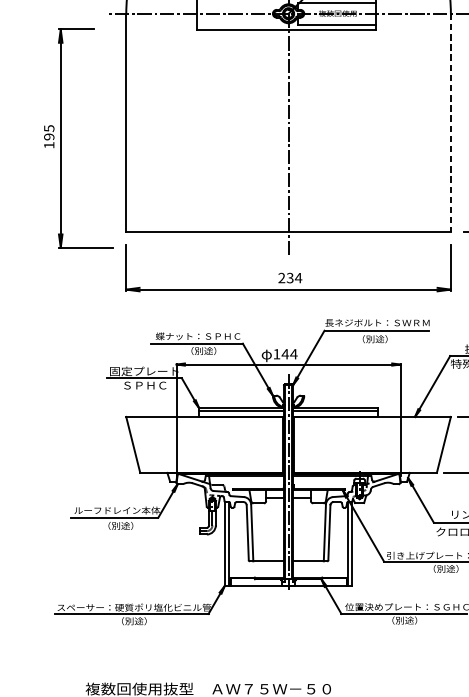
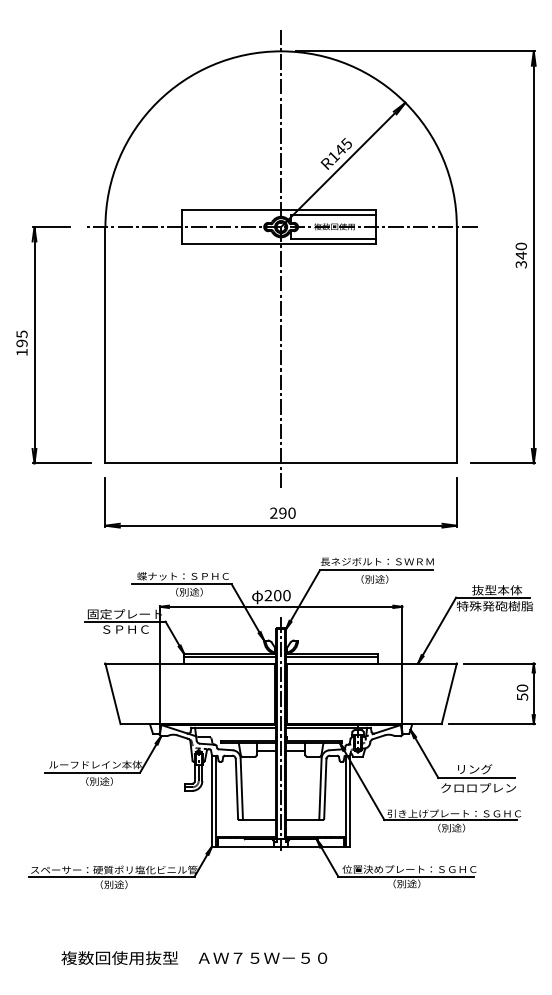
line: (450, 123) -> (456, 345), dashed -> solid
part: (61, 138) -> (35, 345), moved
text: (294, 277) -> (287, 512), 234 -> 290
text: (285, 354) -> (277, 595), 144 -> 200

